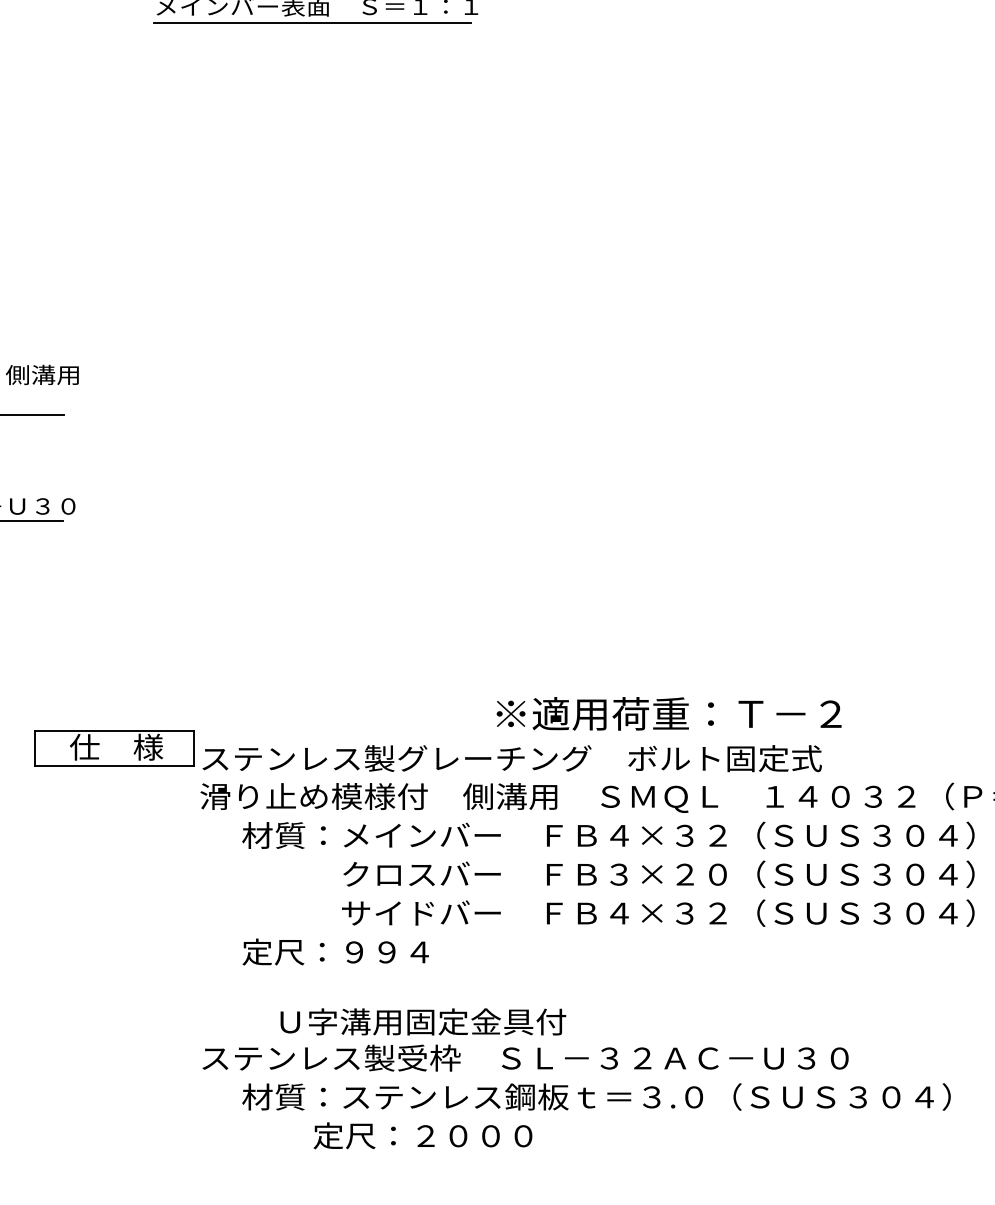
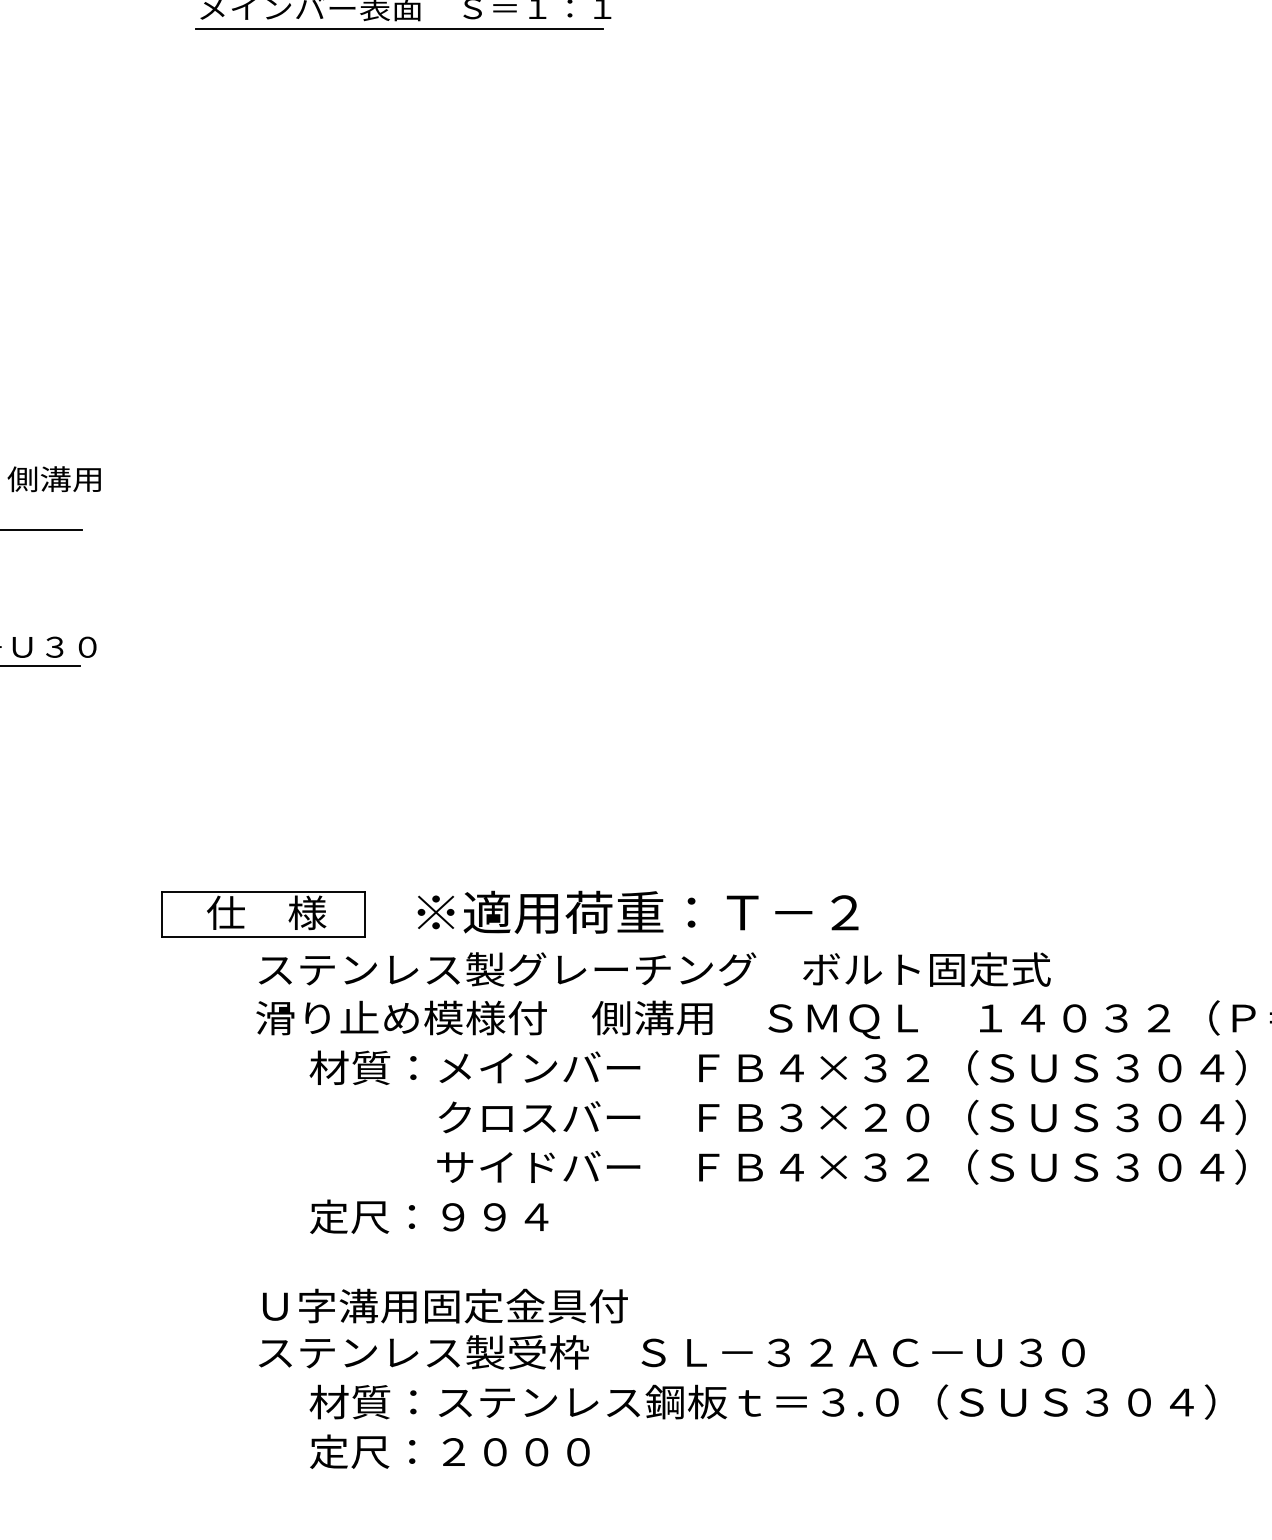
text: (668, 713) -> (637, 911), moved
part: (114, 748) -> (264, 914), moved
text: (423, 1021) -> (445, 1305), moved
text: (422, 1135) -> (449, 1451), moved

